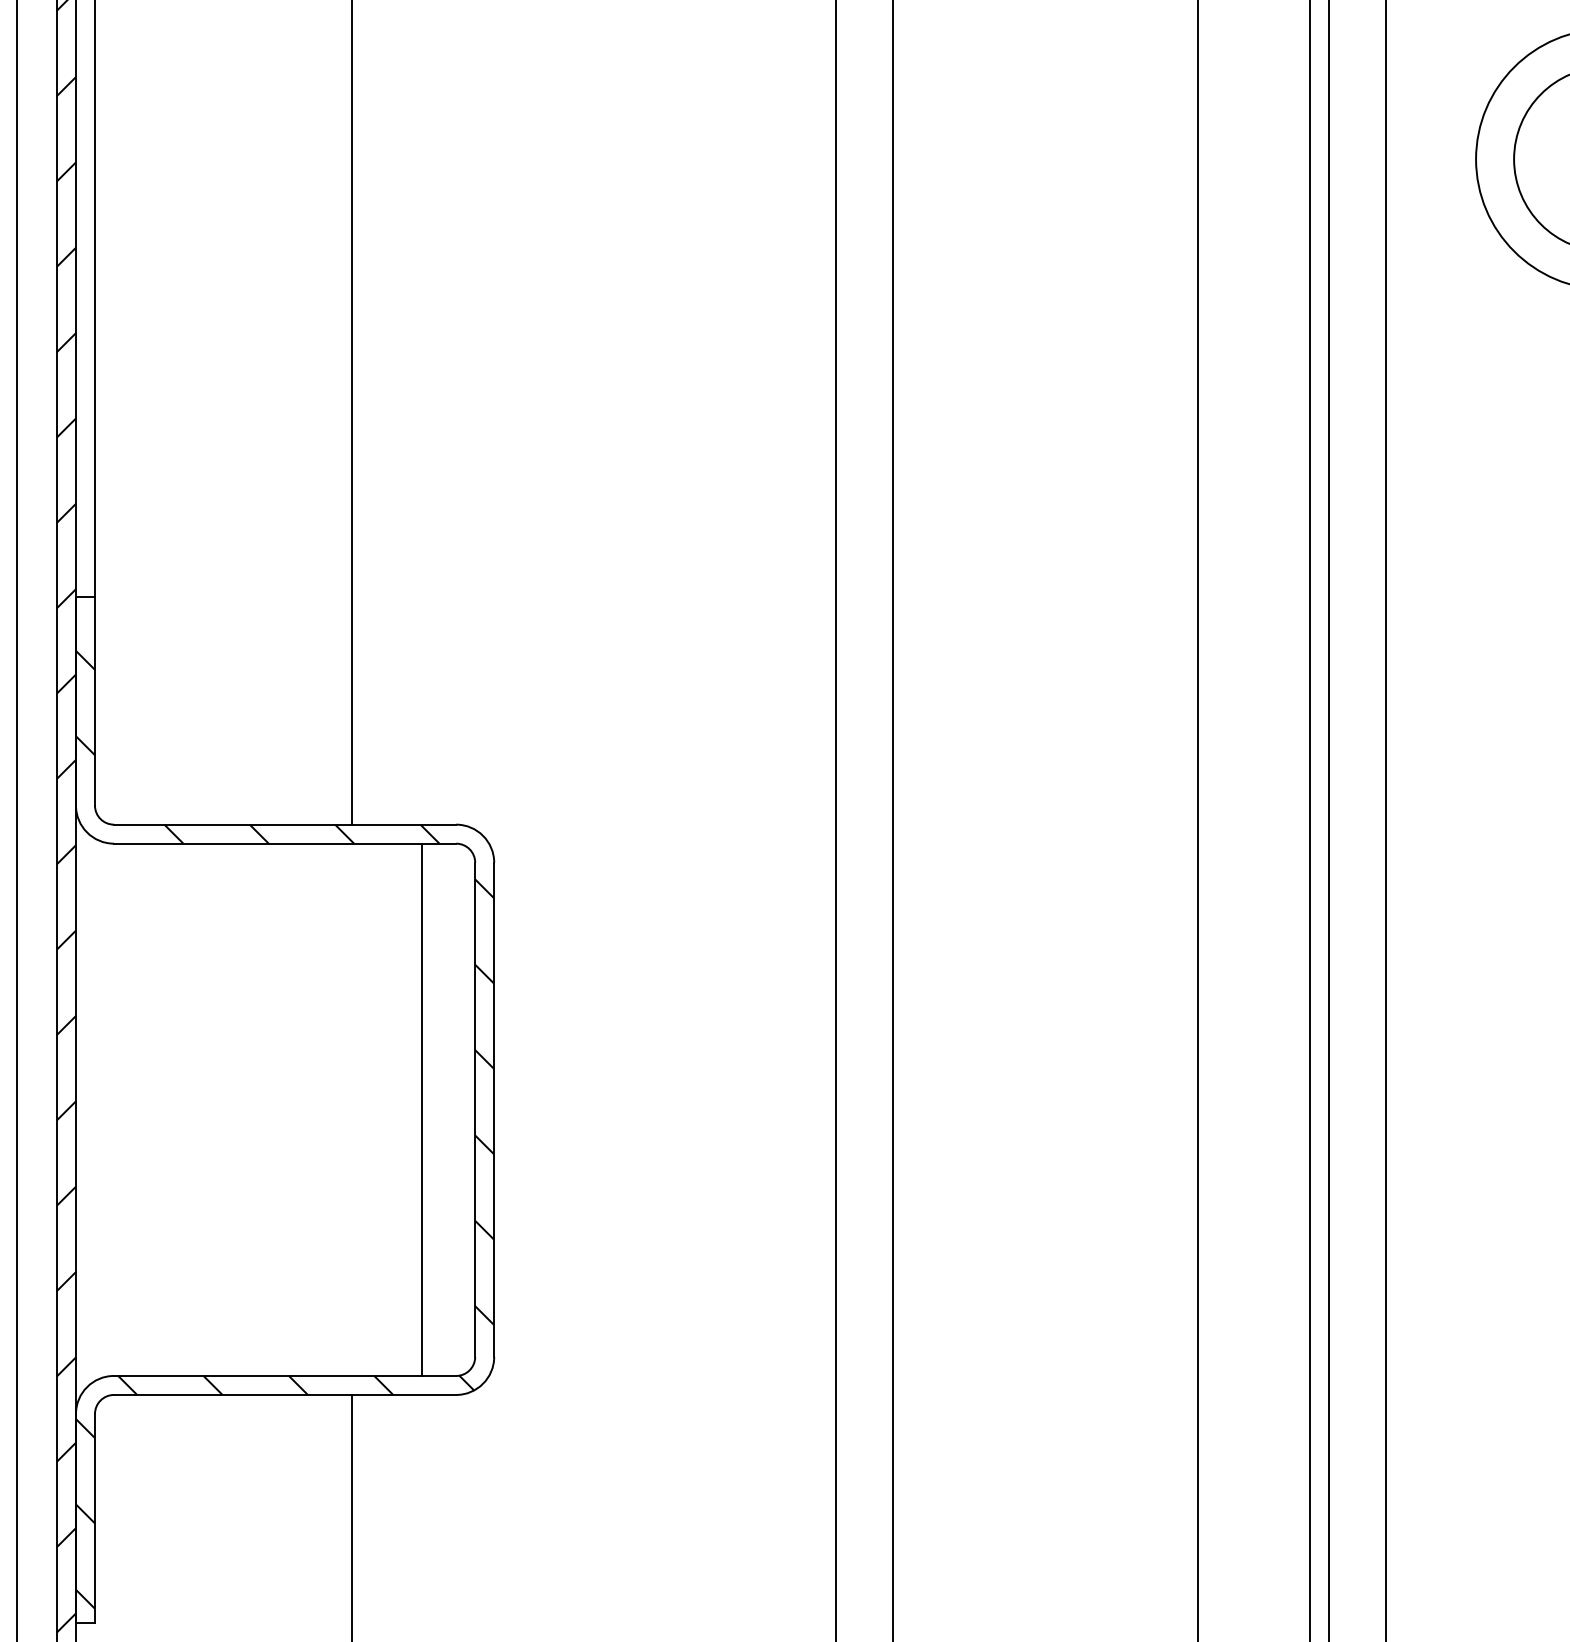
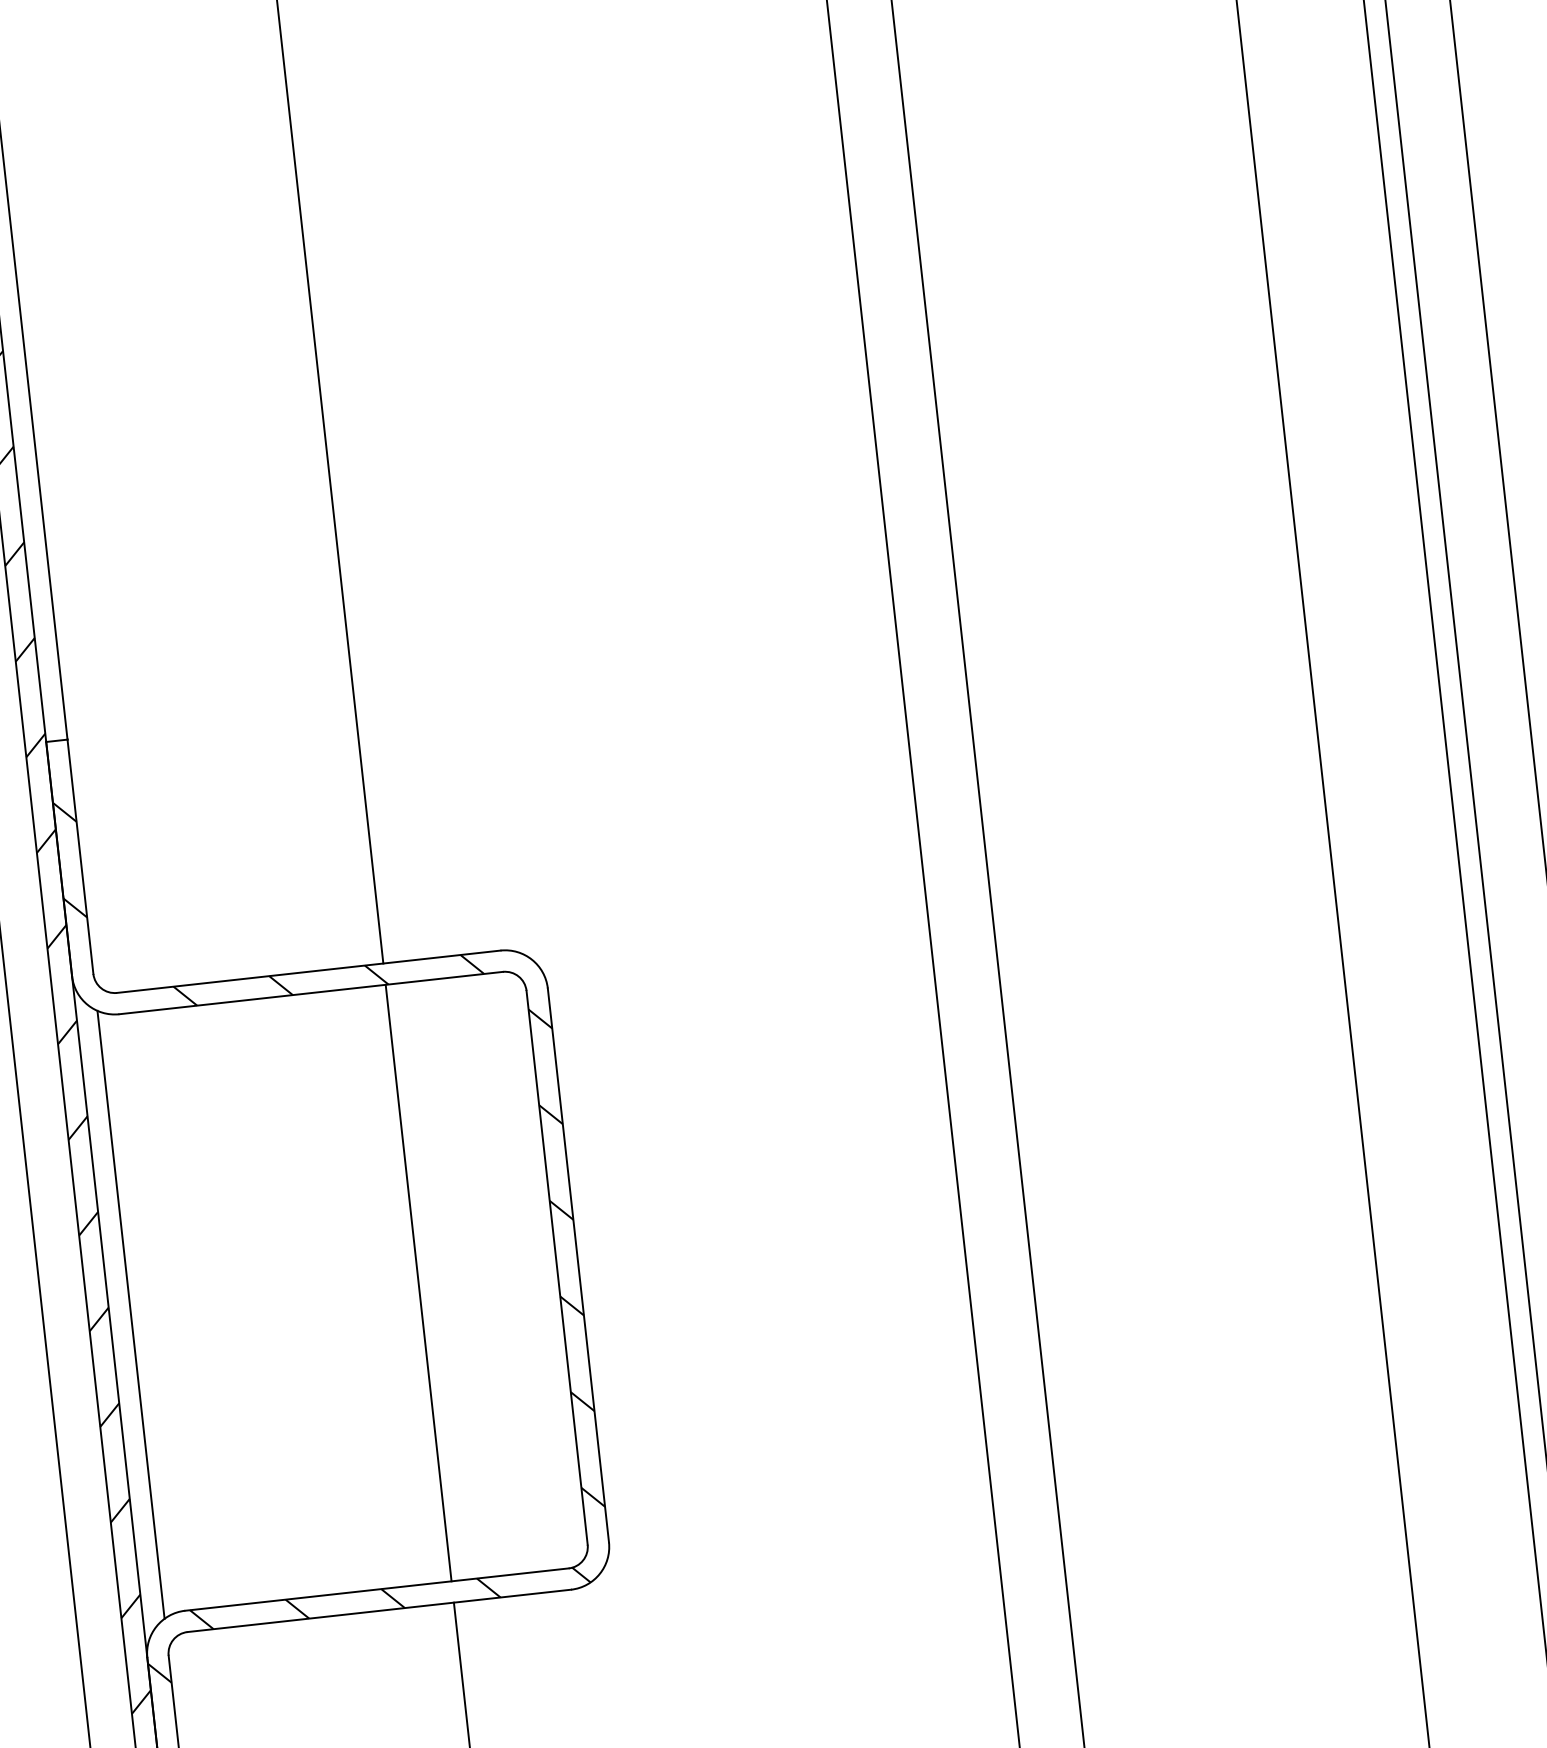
line: (95, 1109) -> (131, 1314), added
line: (421, 1109) -> (418, 1282), moved

